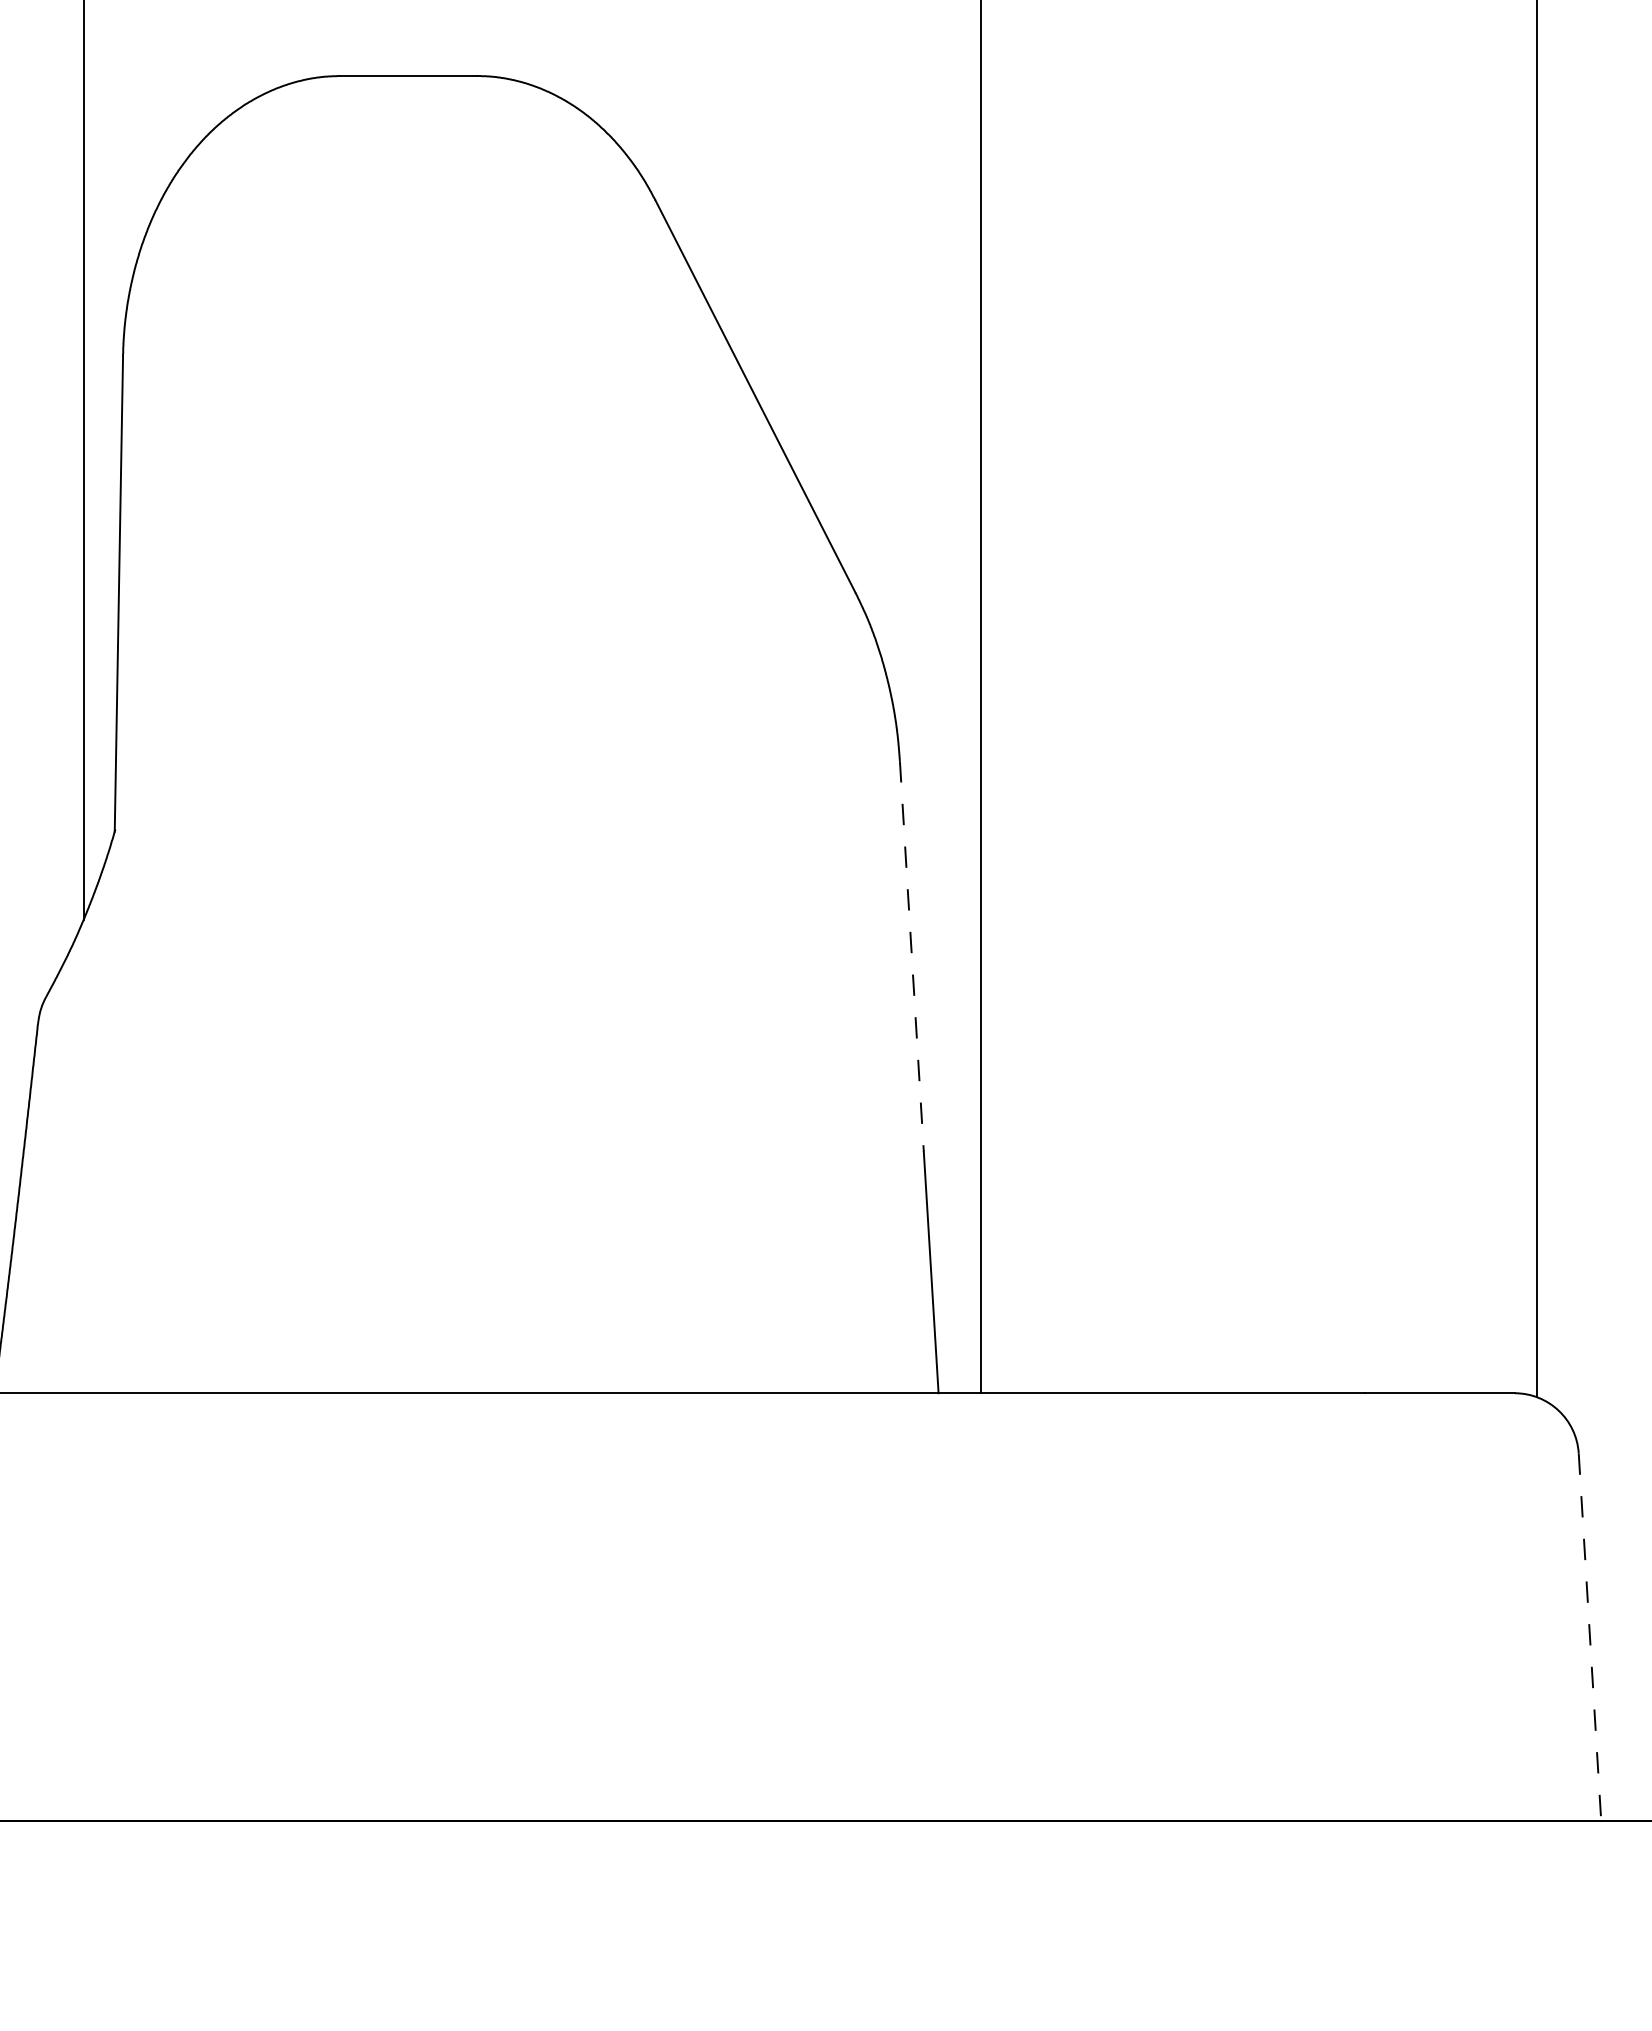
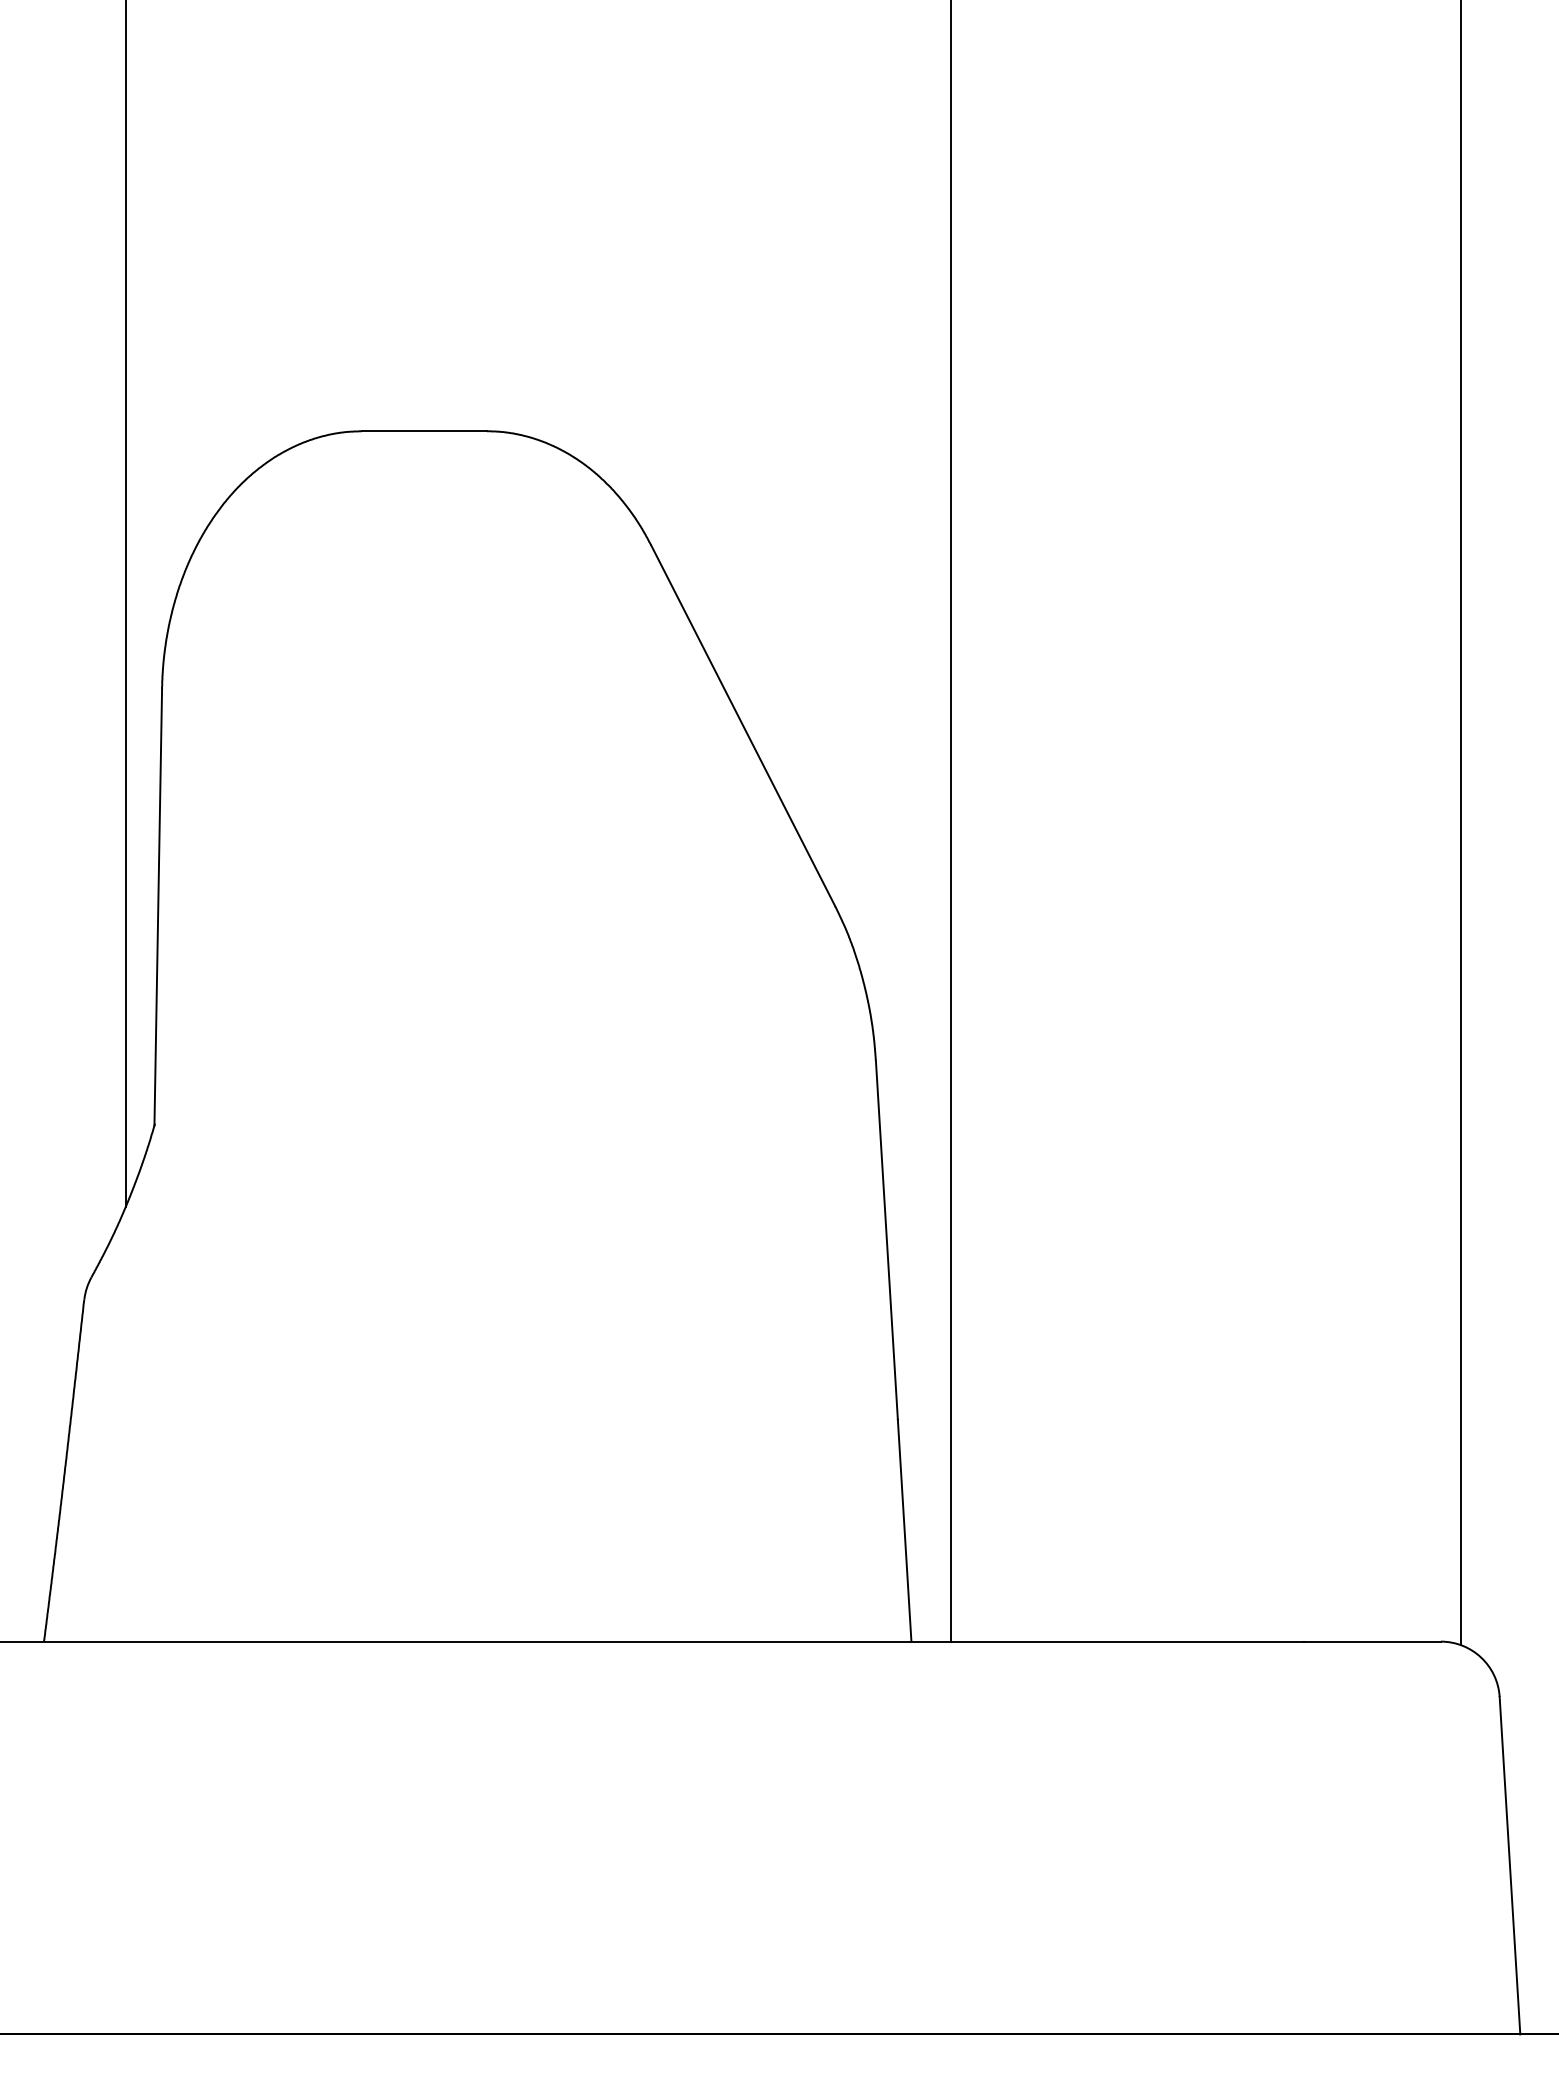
line: (911, 956) -> (886, 1240), dashed -> solid
line: (1590, 1637) -> (1510, 1866), dashed -> solid

